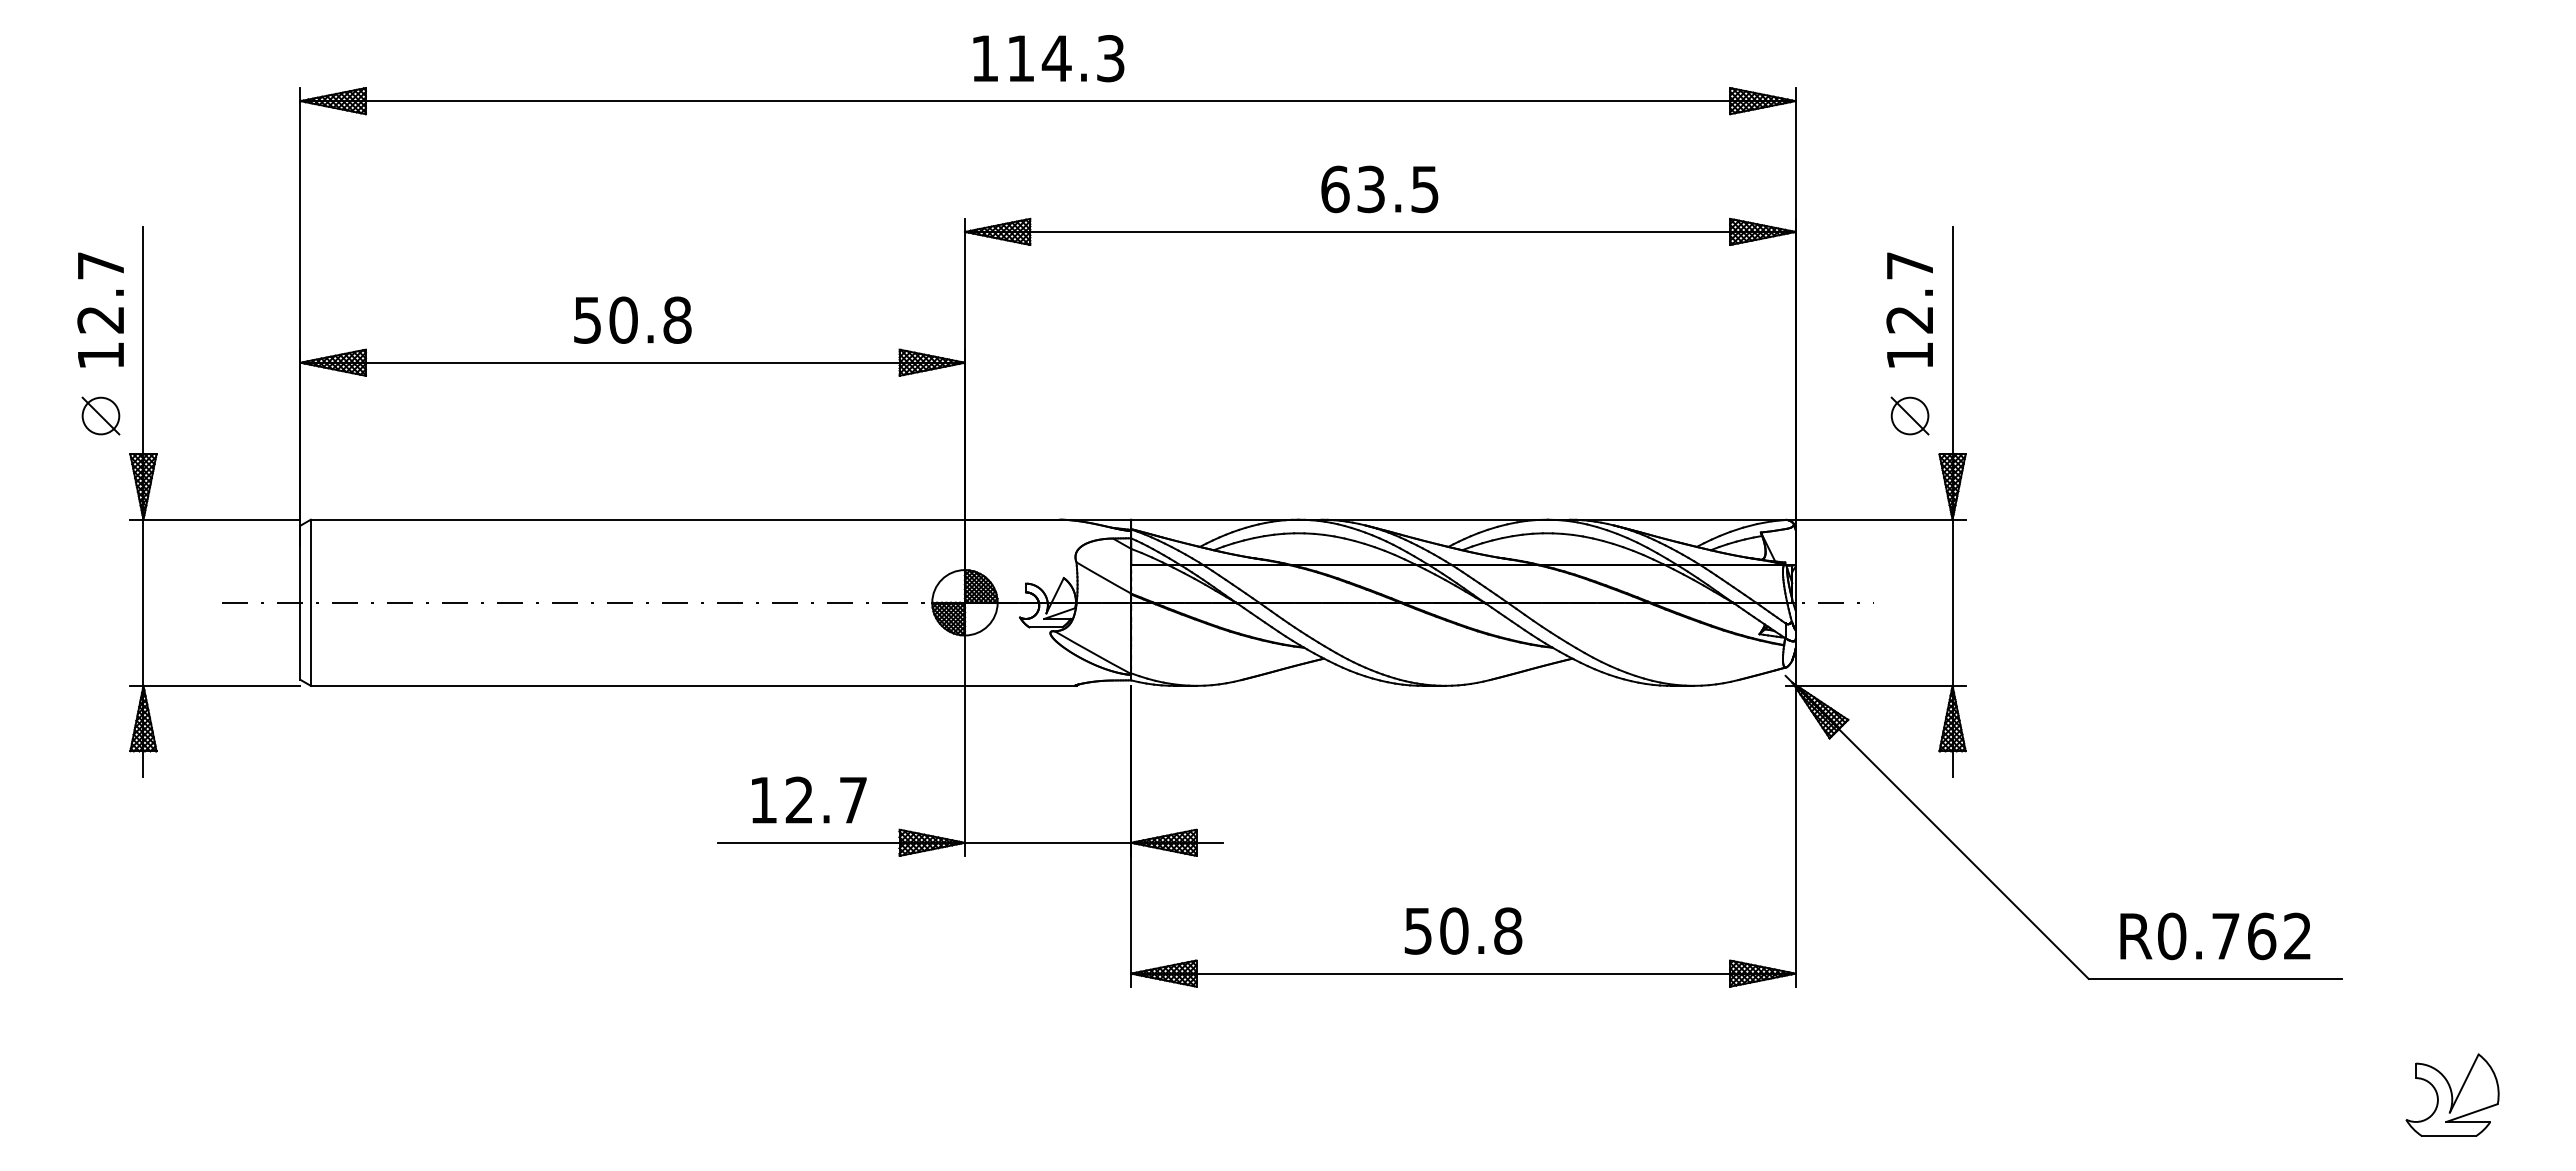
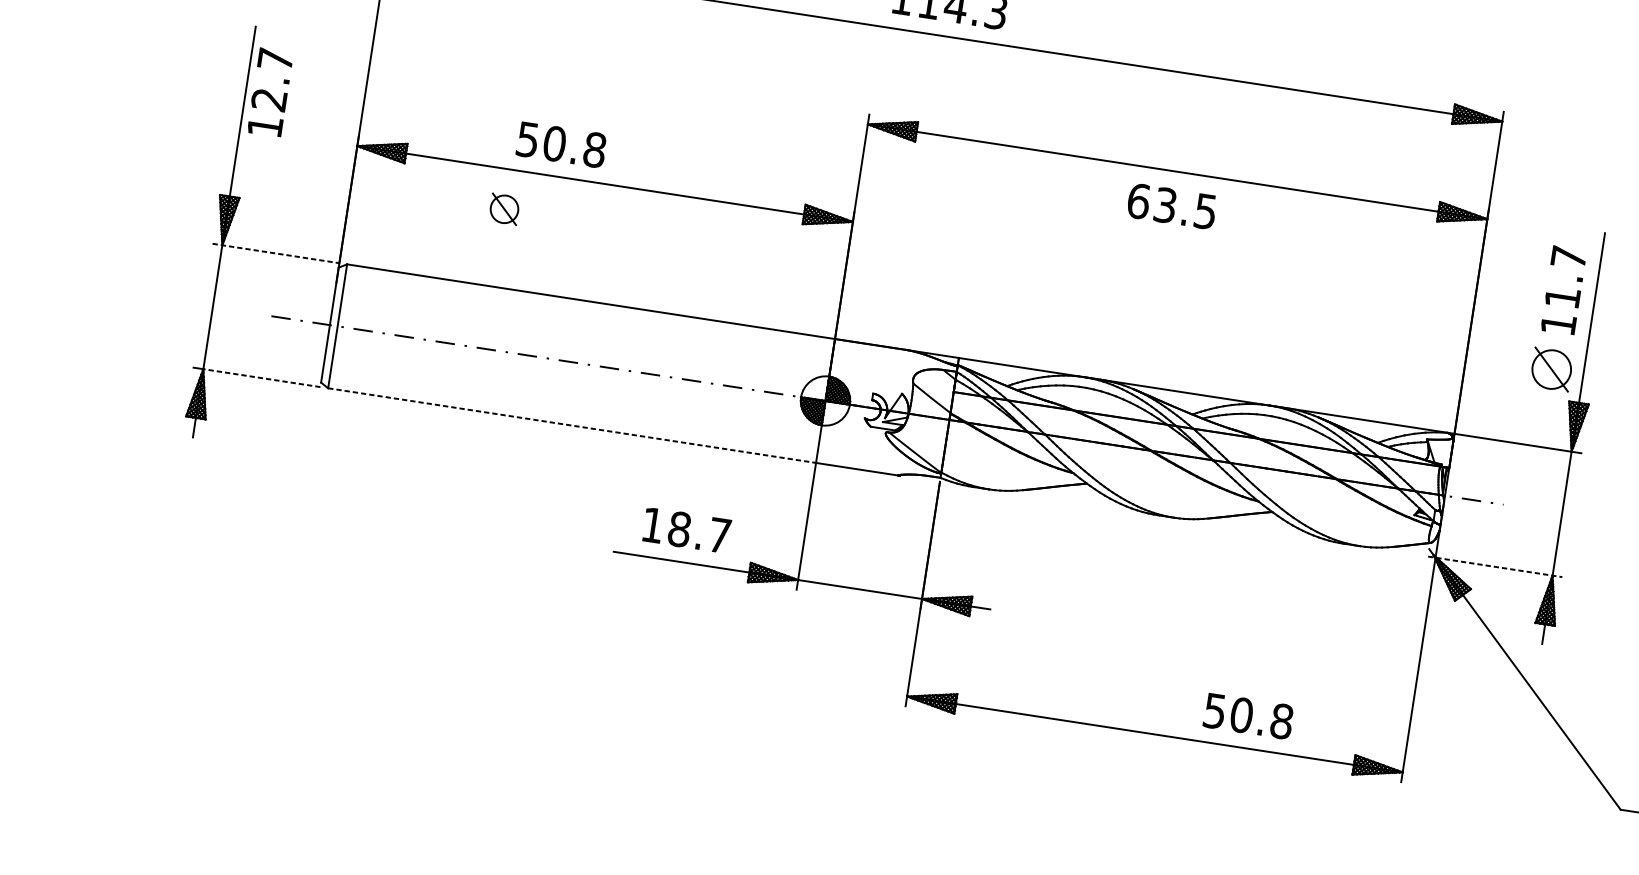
text: (1379, 189) -> (1171, 206), moved
text: (100, 309) -> (270, 92), moved
text: (632, 319) -> (561, 144), moved
text: (1909, 320) -> (1562, 298), 12.7 -> 11.7
part: (100, 415) -> (504, 208), moved
part: (1909, 415) -> (1551, 369), size x1.4
line: (215, 519) -> (276, 253), solid -> dashed
line: (221, 685) -> (261, 377), solid -> dashed
line: (638, 685) -> (572, 425), solid -> dashed
line: (1876, 685) -> (1495, 566), solid -> dashed
text: (799, 799) -> (679, 528), 12.7 -> 18.7
text: (1463, 930) -> (1248, 715), moved

